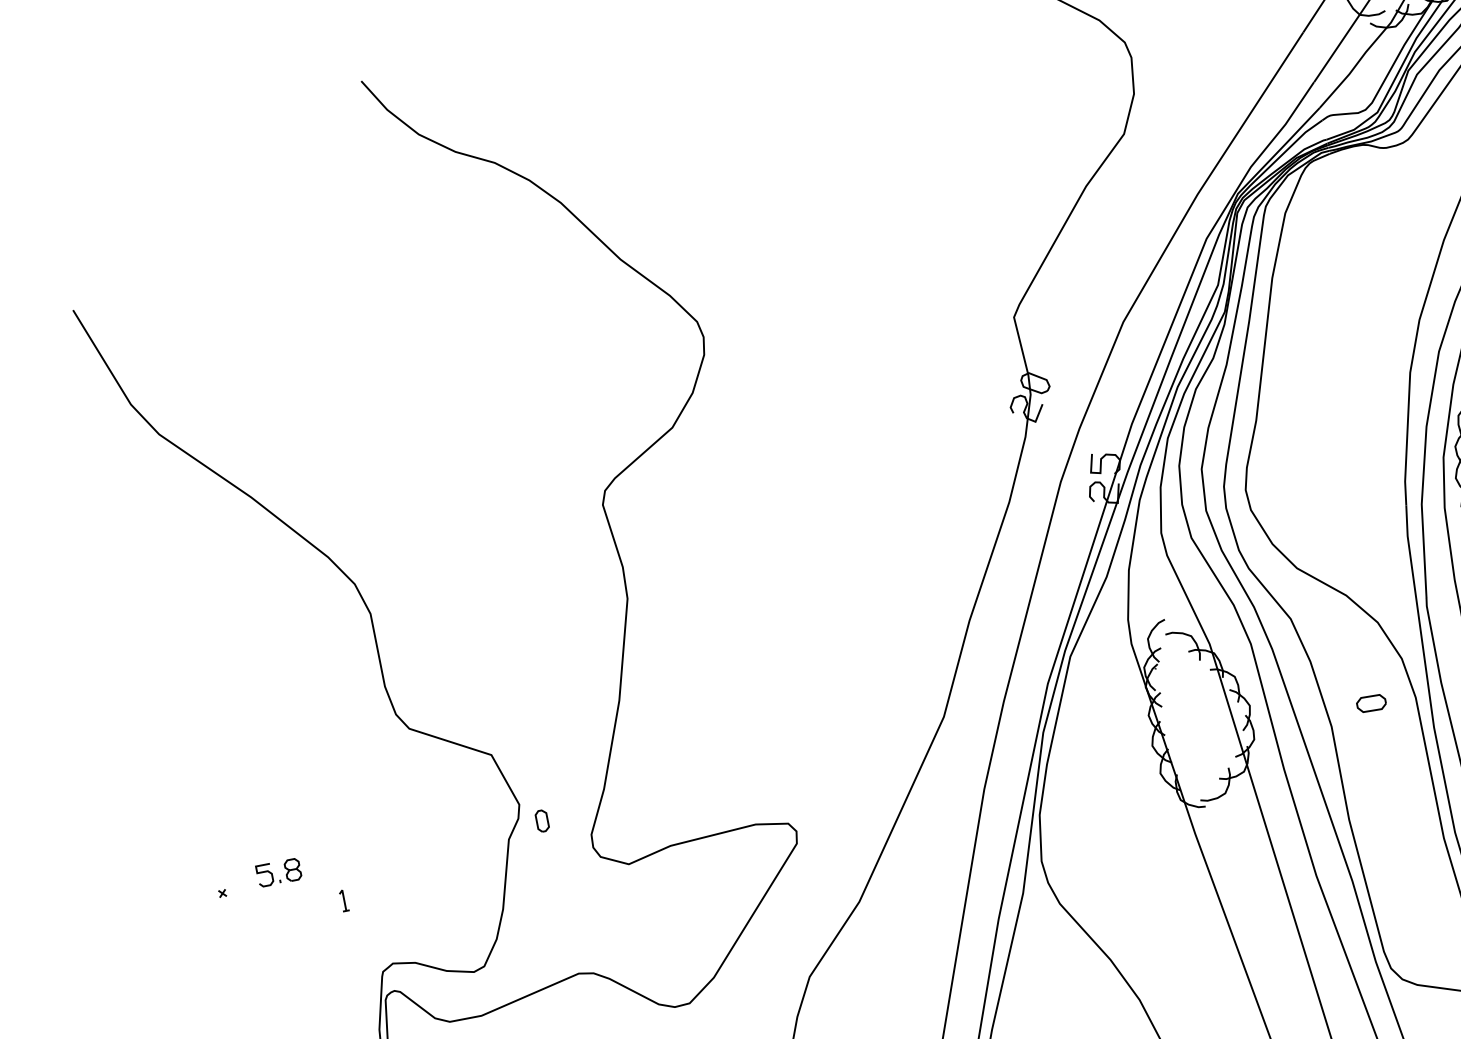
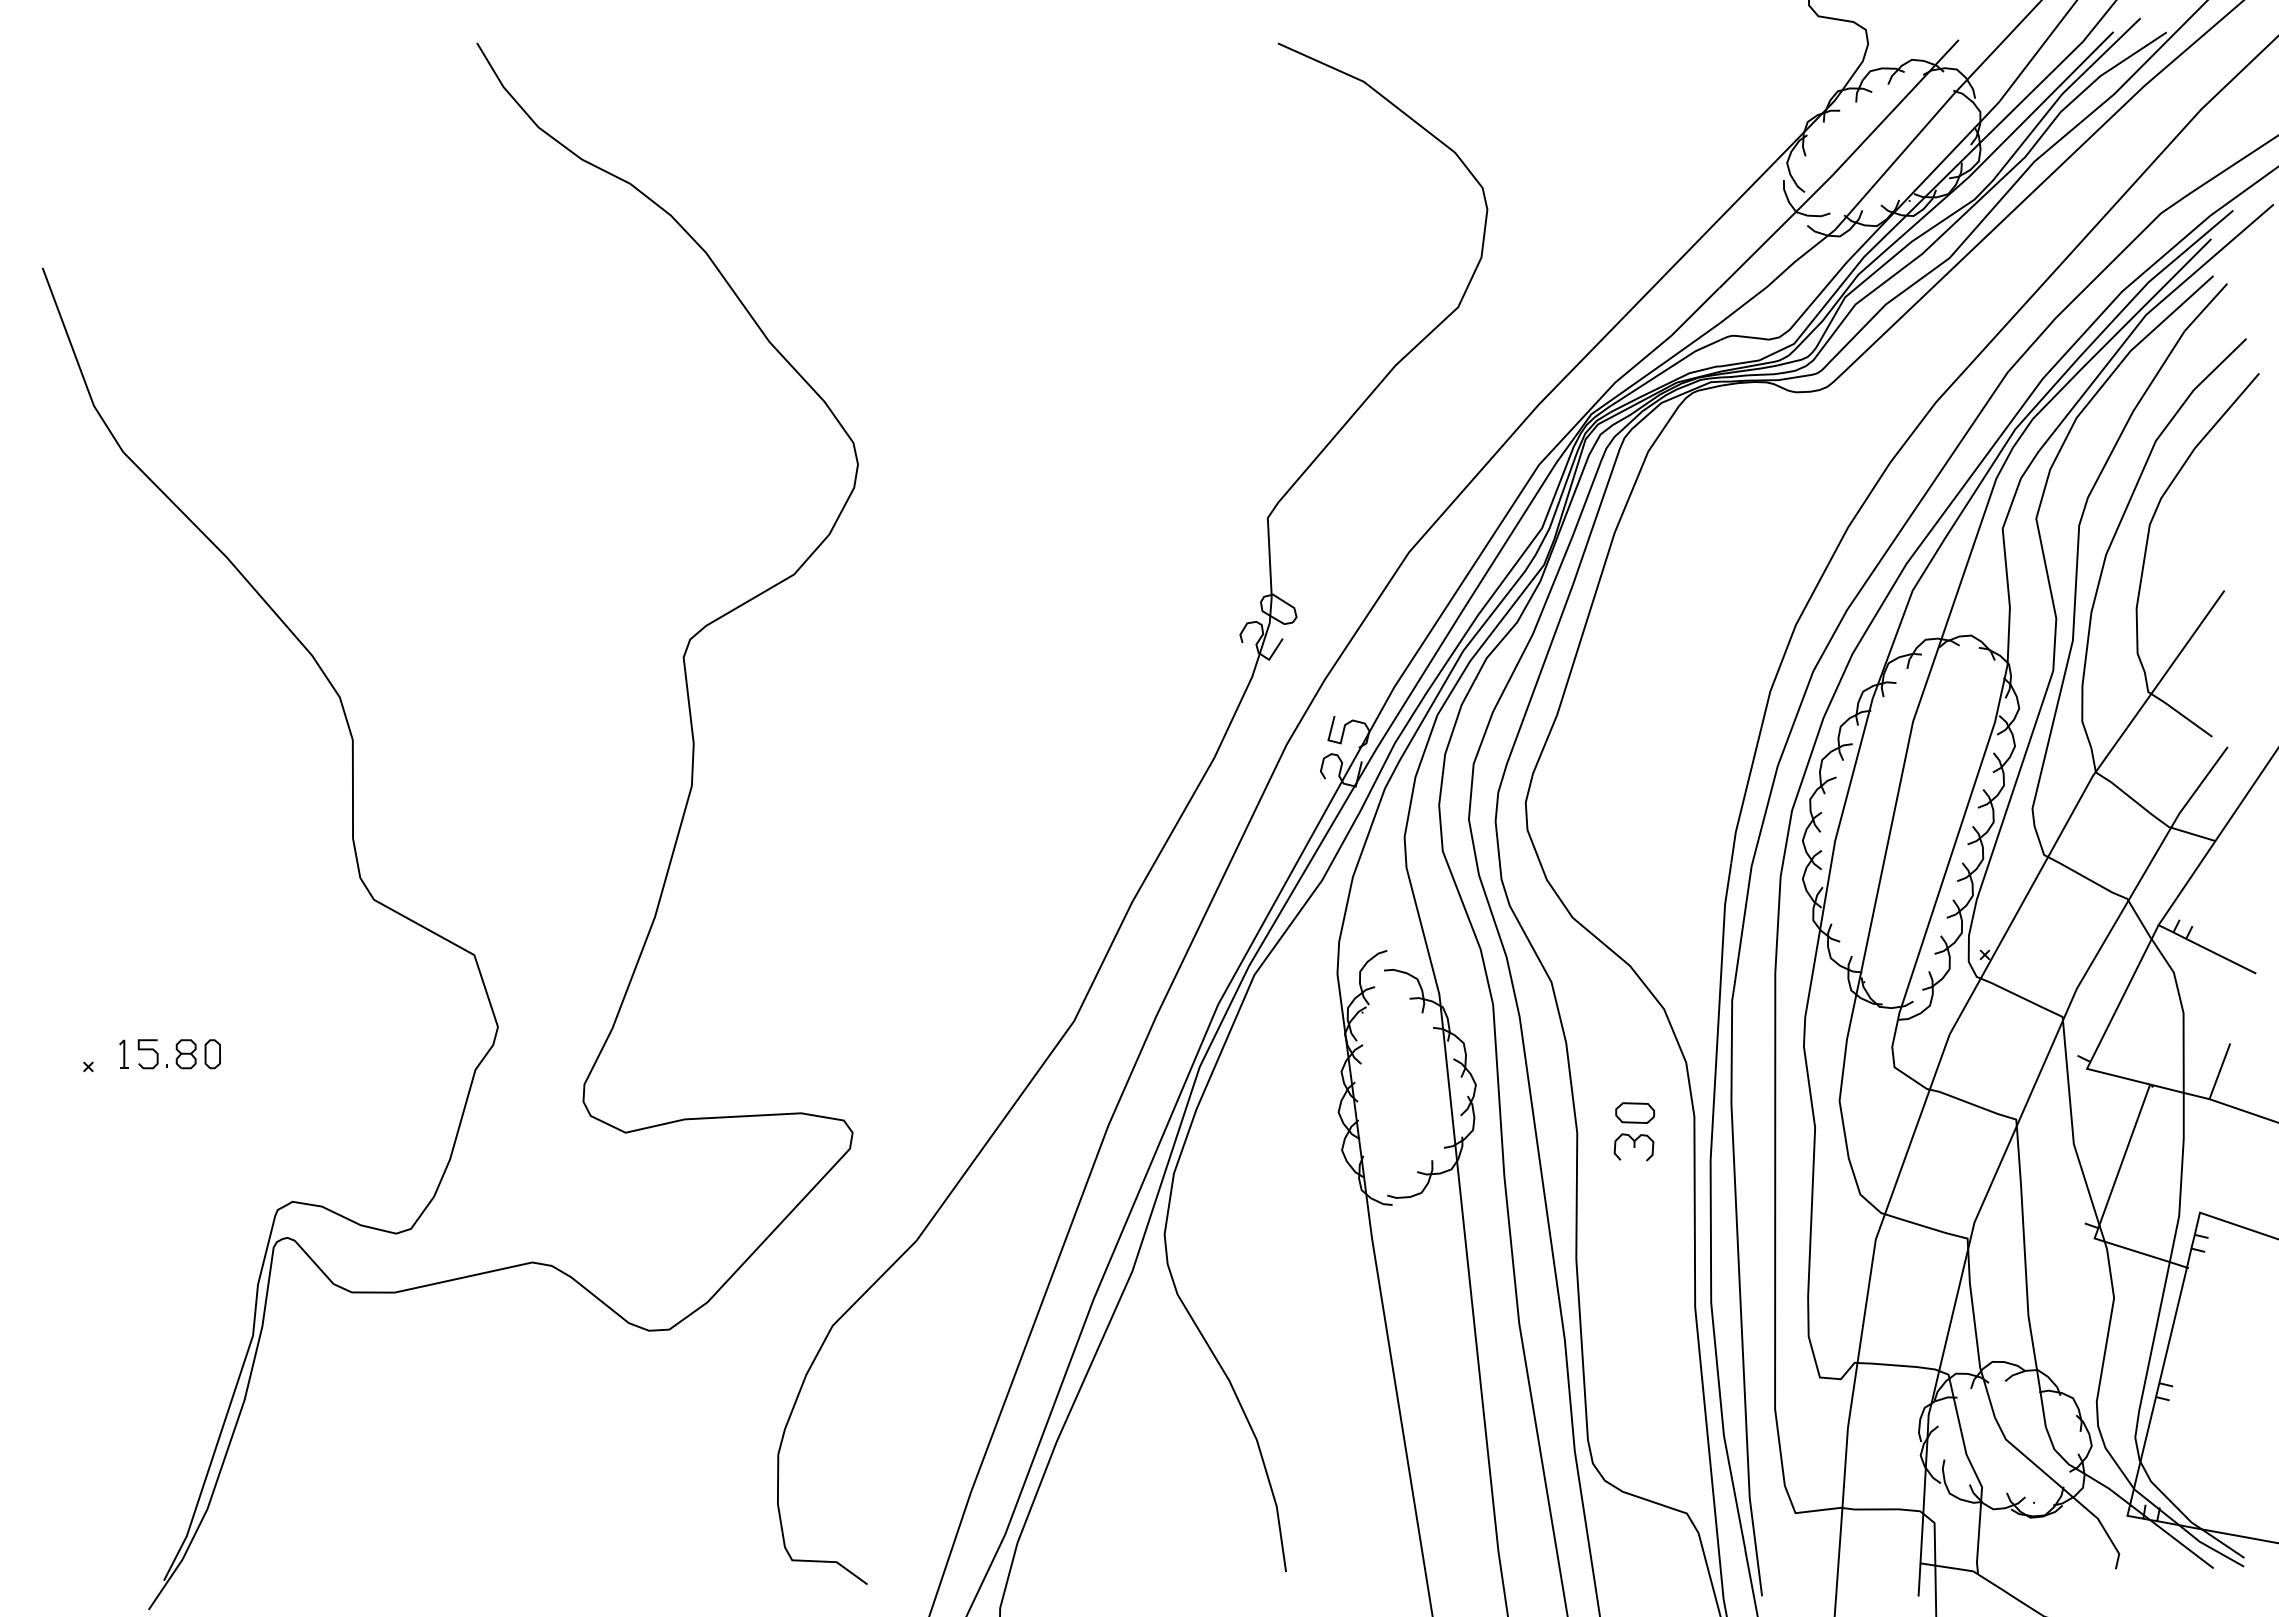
part: (1375, 729) -> (1633, 1147), added
part: (542, 821) -> (212, 1054), moved
part: (343, 900) -> (123, 1053), moved

